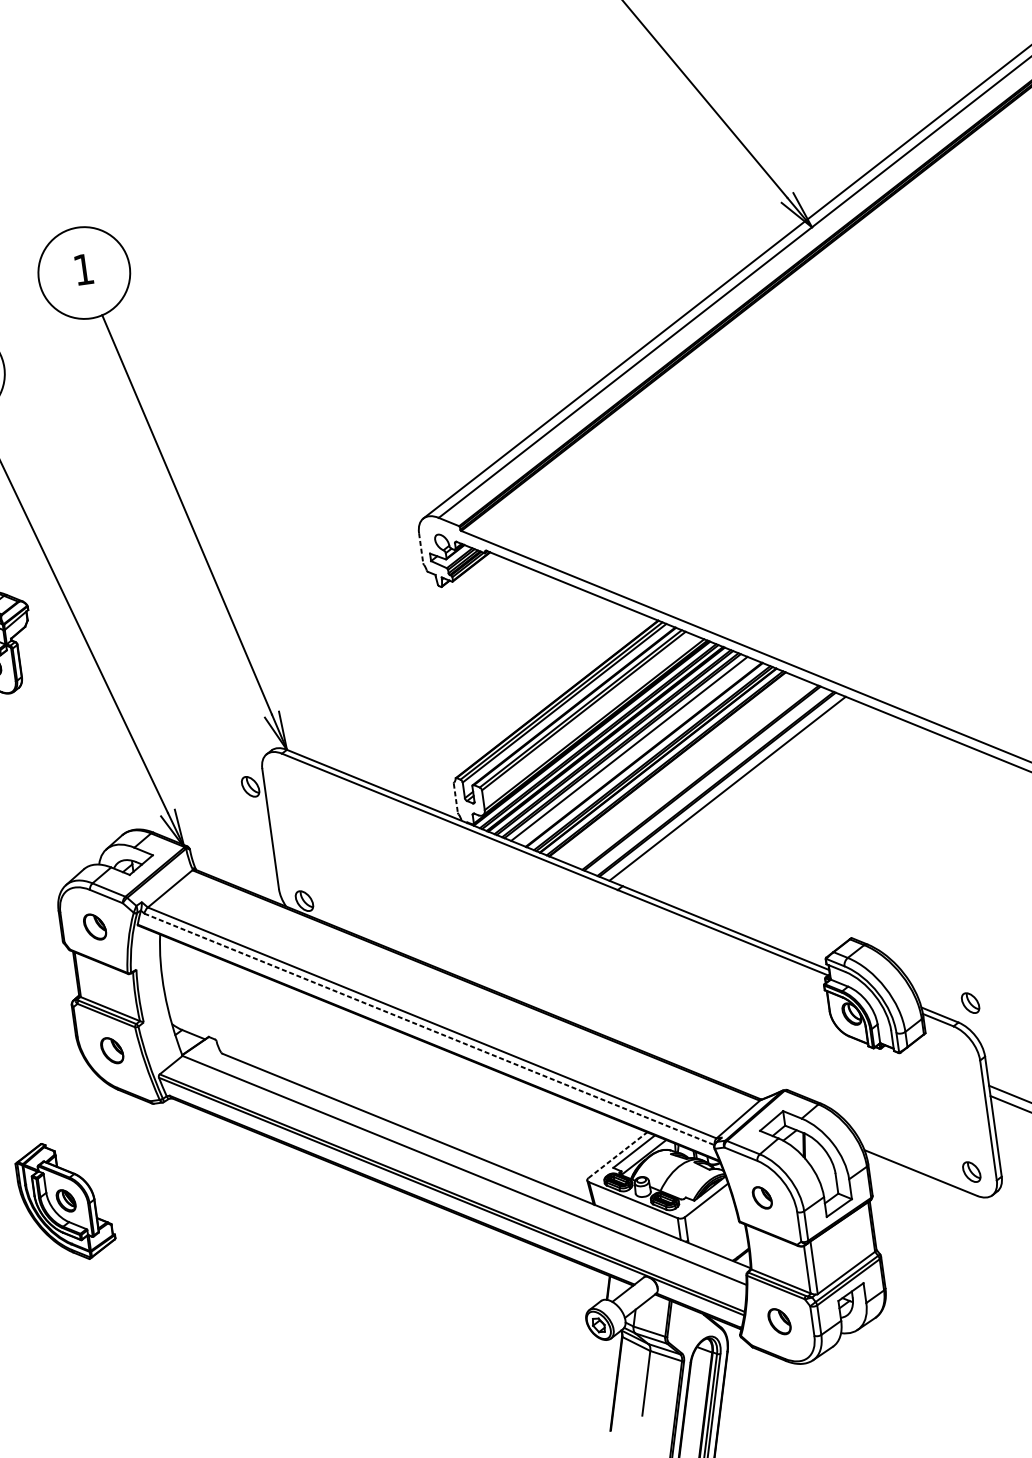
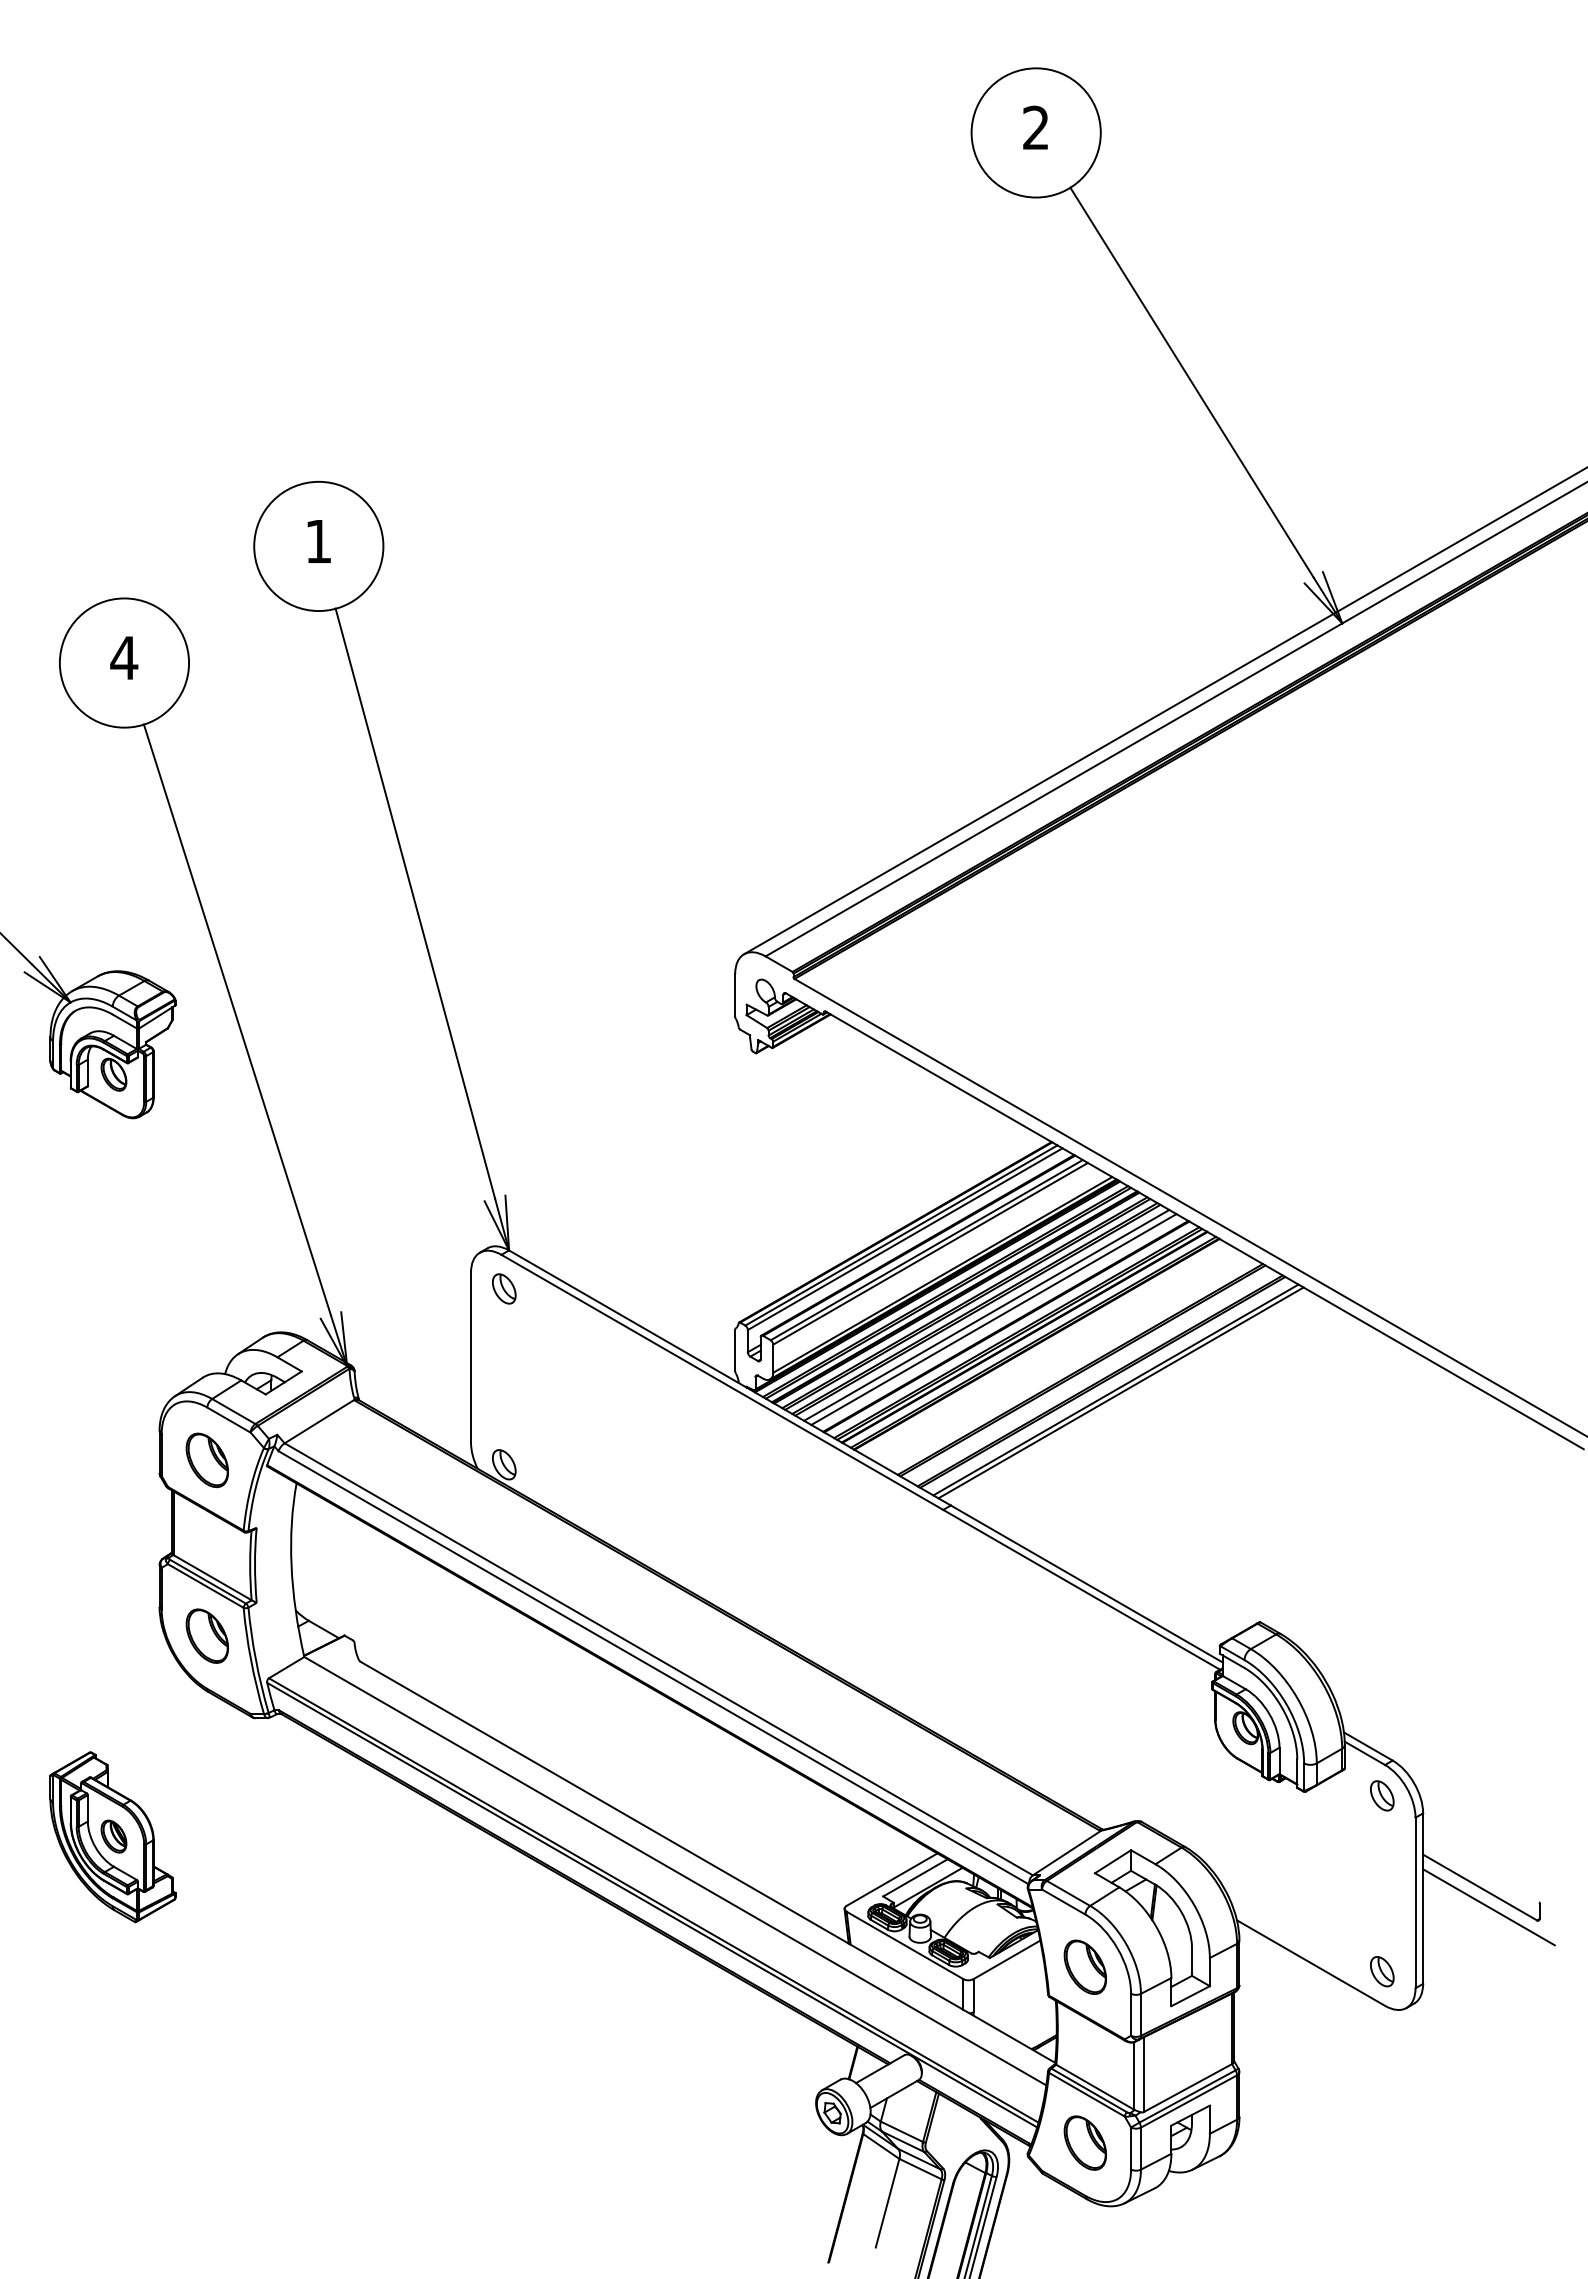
line: (421, 548) -> (735, 995), dashed -> solid
line: (634, 751) -> (993, 1319), added
part: (250, 786) -> (504, 1288), moved
line: (731, 790) -> (1120, 1392), added
line: (456, 798) -> (735, 1350), dashed -> solid
part: (94, 927) -> (206, 1460), size x1.43
part: (970, 1002) -> (1382, 1795), moved
line: (429, 1029) -> (653, 1667), dashed -> solid
part: (111, 1050) -> (206, 1635), size x1.43
line: (618, 1155) -> (892, 1879), dashed -> solid
part: (761, 1197) -> (1084, 1966), size x1.67
part: (778, 1321) -> (1084, 2142), size x1.43

